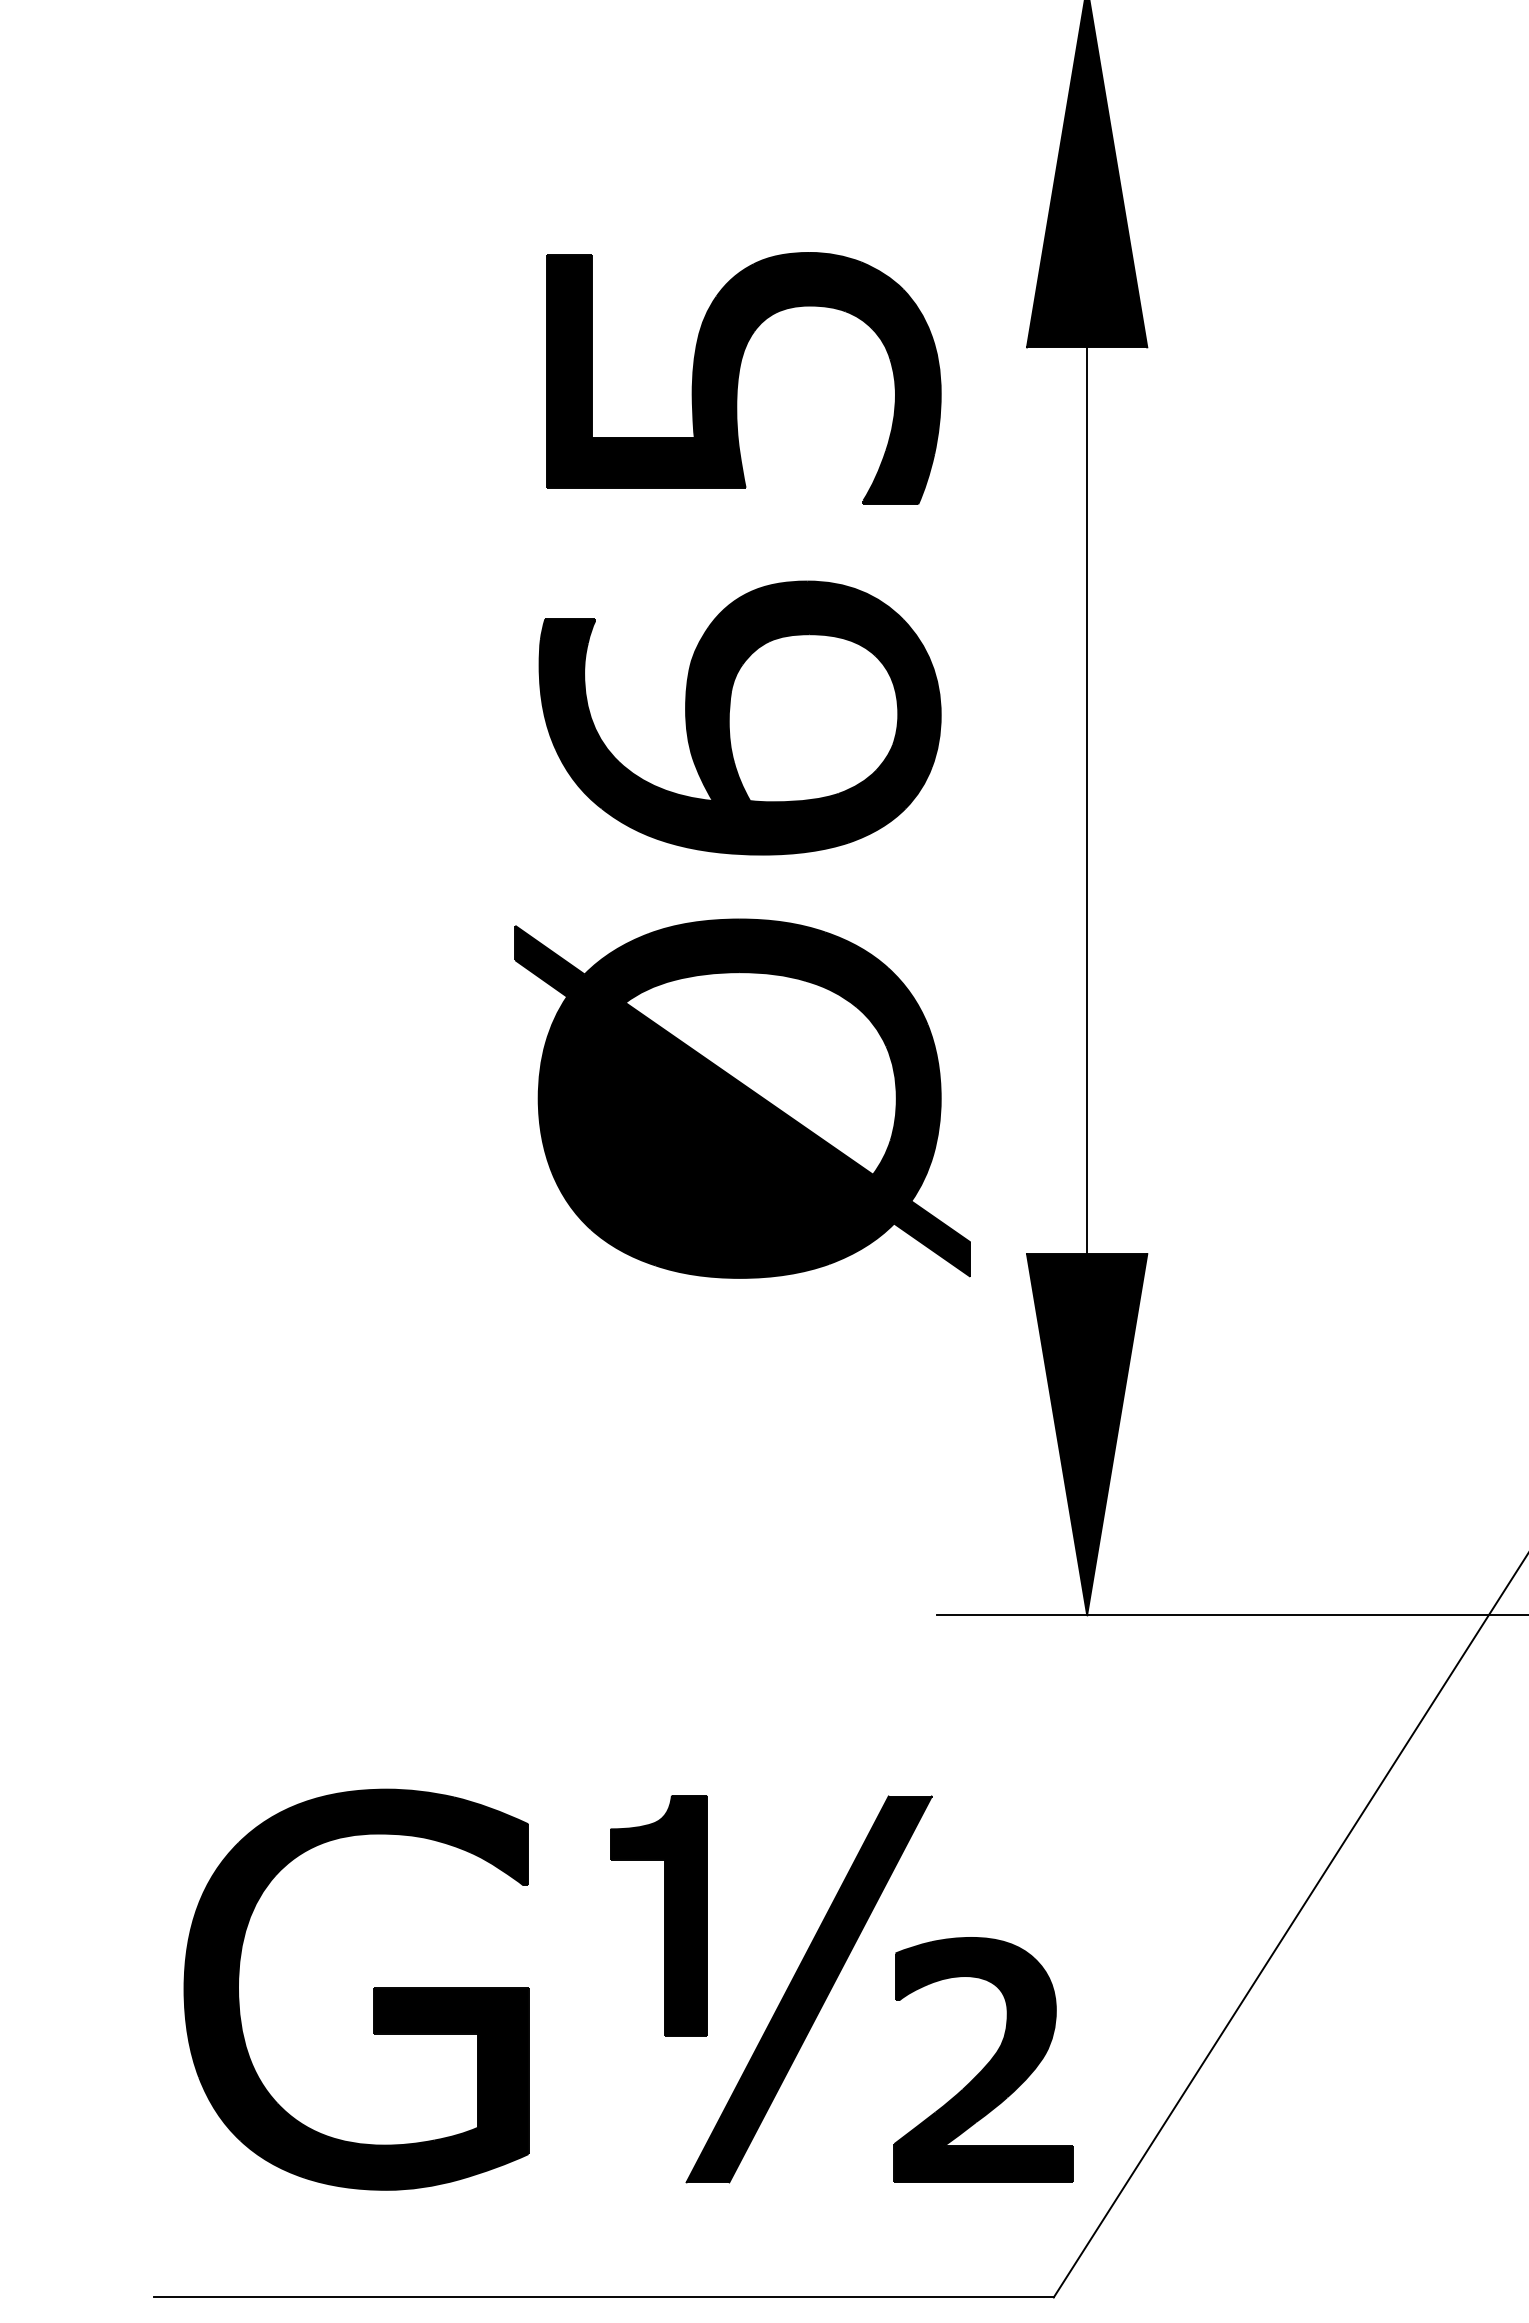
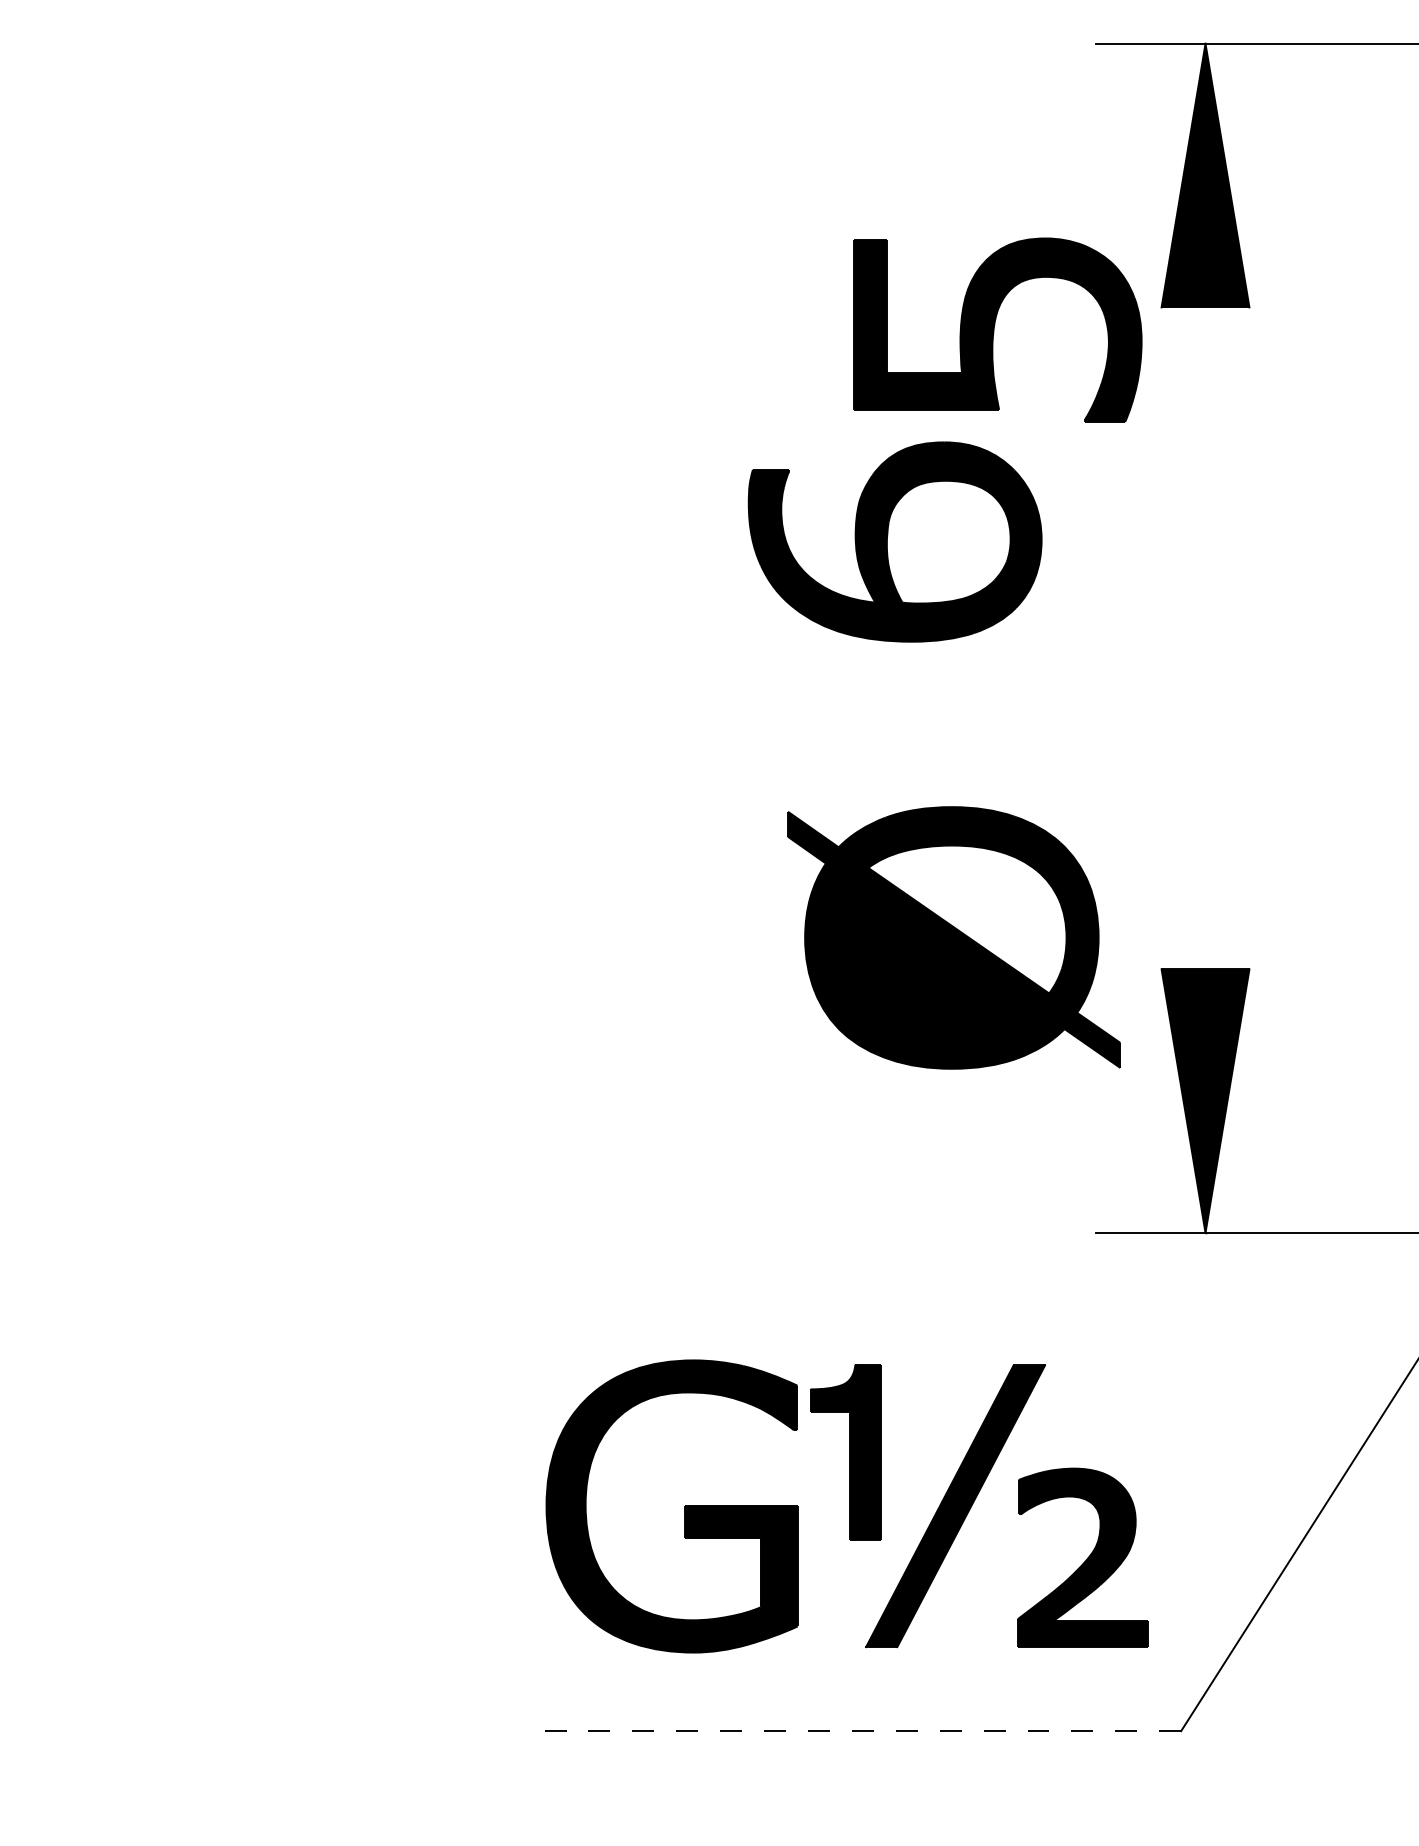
part: (743, 377) -> (997, 329), moved
part: (739, 717) -> (894, 541), moved
line: (1087, 800) -> (1205, 638), removed
part: (741, 1098) -> (953, 937), moved
part: (833, 1987) -> (973, 1504), moved
line: (603, 2297) -> (852, 1731), solid -> dashed

